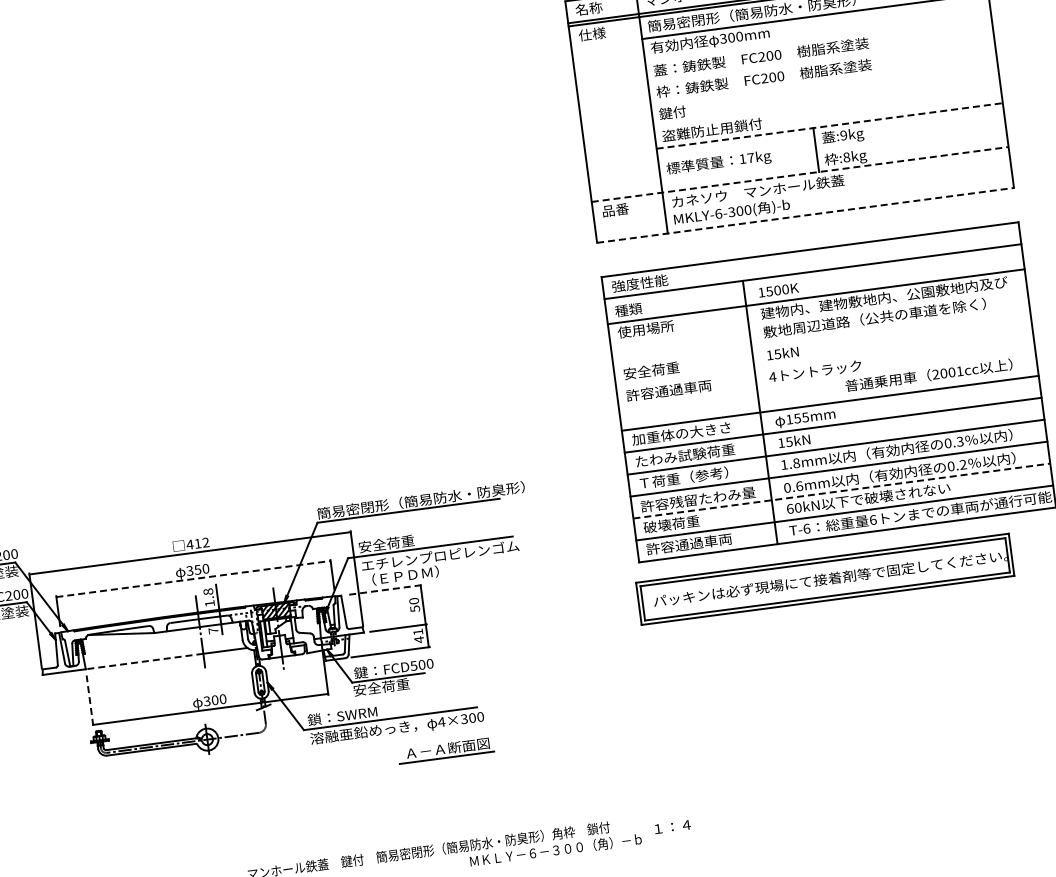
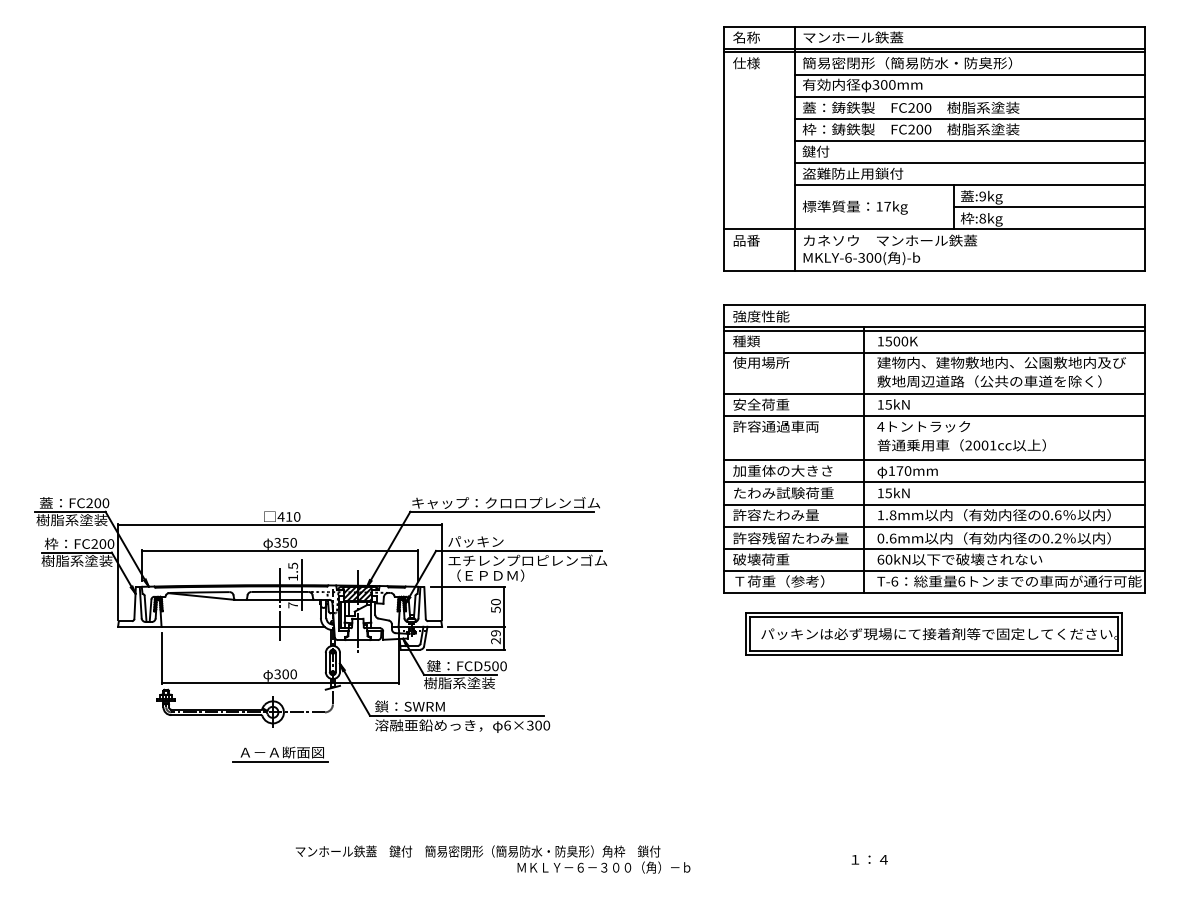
line: (817, 38) -> (969, 96), added
line: (820, 59) -> (969, 118), added
line: (823, 81) -> (969, 140), added
line: (826, 104) -> (969, 163), added
line: (830, 126) -> (970, 185), dashed -> solid
line: (910, 137) -> (1048, 207), added
line: (800, 174) -> (934, 229), dashed -> solid
line: (805, 215) -> (934, 270), dashed -> solid
line: (813, 274) -> (934, 330), added
line: (821, 337) -> (934, 393), added
line: (824, 358) -> (934, 415), added
text: (928, 375) -> (961, 445), moved
text: (801, 417) -> (903, 470), 155mm -> 170mm
text: (959, 442) -> (1057, 515), 0.3 -> 0.6
text: (682, 478) -> (778, 515), Ｔ荷重（参考） -> 許容たわみ量
line: (841, 490) -> (934, 548), dashed -> solid
text: (420, 500) -> (515, 503), 簡易密閉形（簡易防水・防臭形） -> キャップ：クロロプレンゴム
text: (205, 542) -> (296, 516), 412 -> 410
text: (385, 543) -> (475, 541), 安全荷重 -> パッキン
text: (691, 543) -> (778, 581), 許容通過車両 -> Ｔ荷重（参考）
part: (824, 578) -> (933, 633), moved
line: (193, 579) -> (280, 551), dashed -> solid
line: (384, 590) -> (467, 587), dashed -> solid
text: (207, 591) -> (292, 565), 1.8 -> 1.5
text: (418, 636) -> (495, 637), 41 -> 29
line: (144, 661) -> (220, 626), dashed -> solid
text: (388, 686) -> (459, 683), 安全荷重 -> 樹脂系塗装
line: (89, 699) -> (161, 657), dashed -> solid
text: (441, 722) -> (507, 725), 4×300 -> 6×300
part: (446, 750) -> (280, 754), moved
text: (672, 826) -> (869, 859), moved

